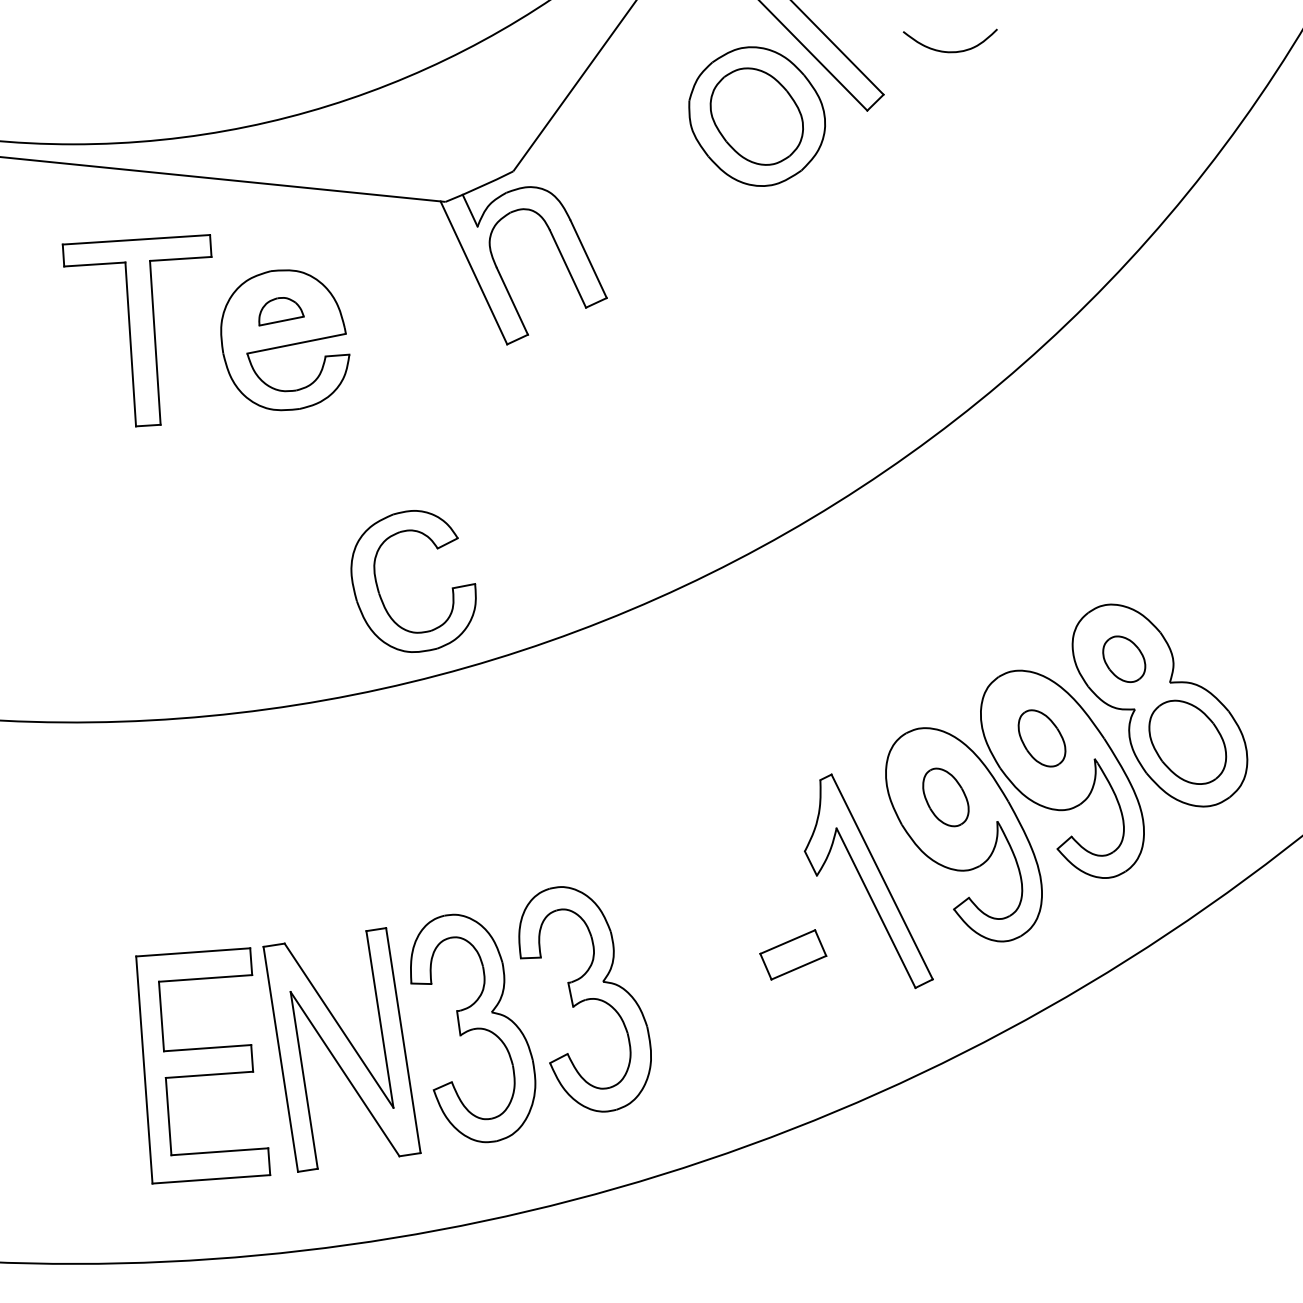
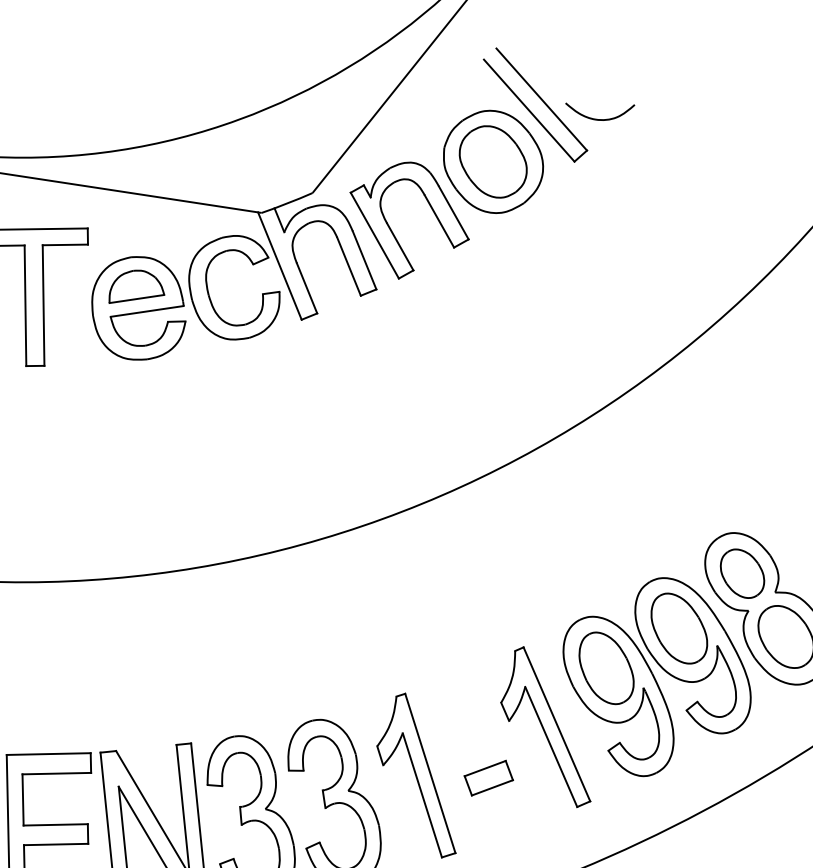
curve: (949, 51) -> (598, 119), moved
part: (624, 217) -> (392, 231), added
part: (281, 311) -> (137, 287), size x1.67
part: (380, 593) -> (209, 295), moved
part: (1124, 658) -> (742, 573), size x1.43
part: (1041, 738) -> (678, 628), size x1.67
part: (945, 797) -> (606, 668), size x1.67
part: (696, 955) -> (417, 775), added

